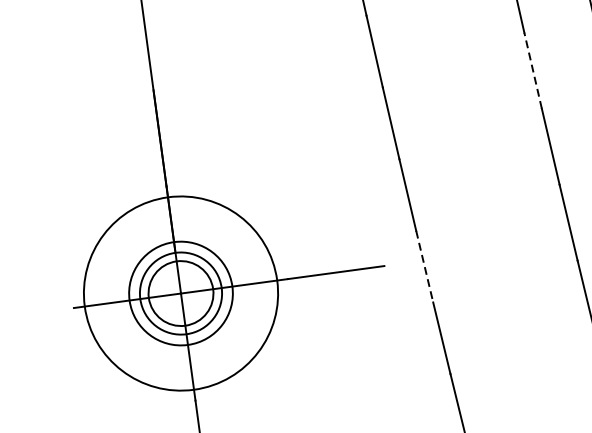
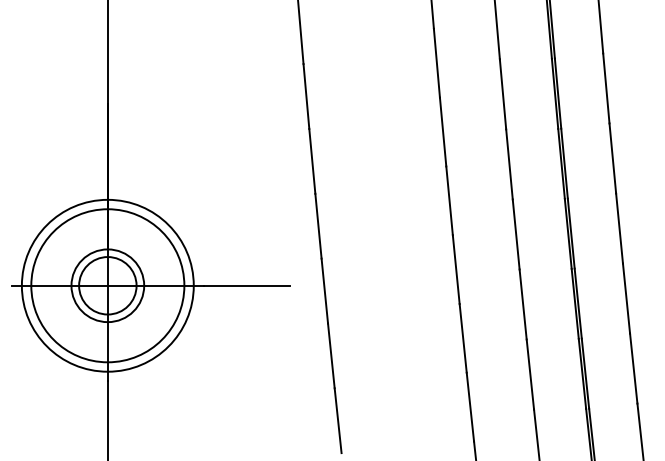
line: (533, 71) -> (443, 132), dashed -> solid
line: (424, 267) -> (324, 291), dashed -> solid
circle: (180, 293) -> (107, 285), size x1.67

